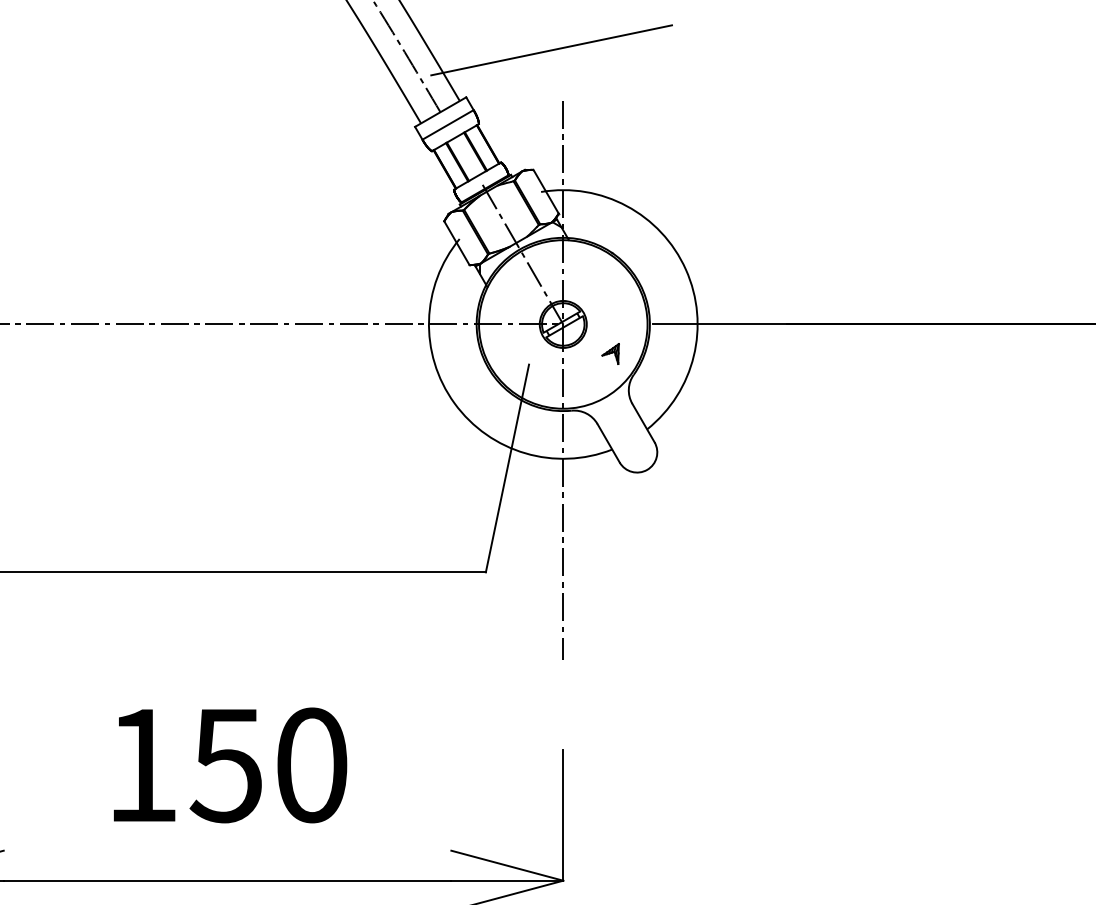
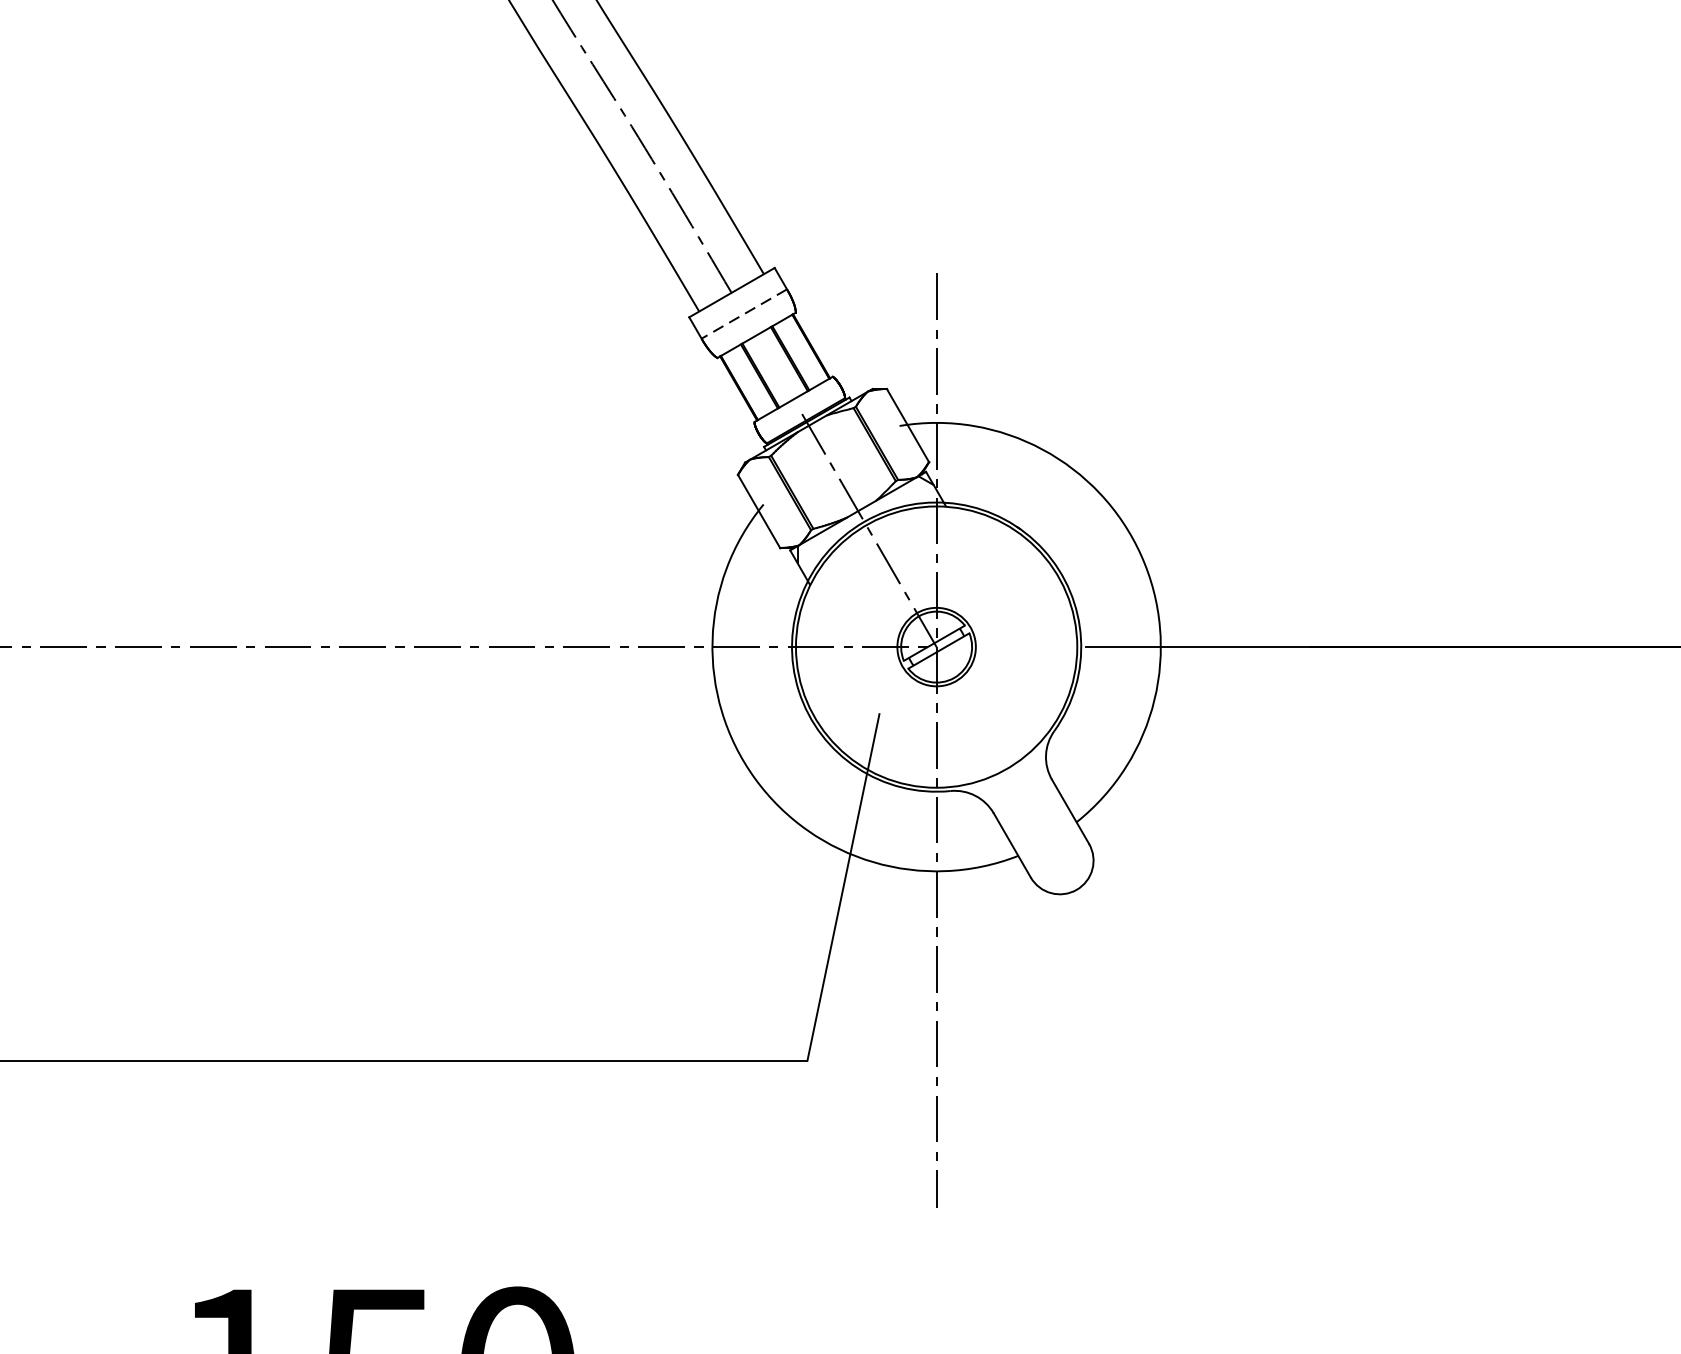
line: (551, 50) -> (916, 189), removed
line: (448, 124) -> (745, 313), solid -> dashed
part: (610, 353) -> (1015, 695), removed

